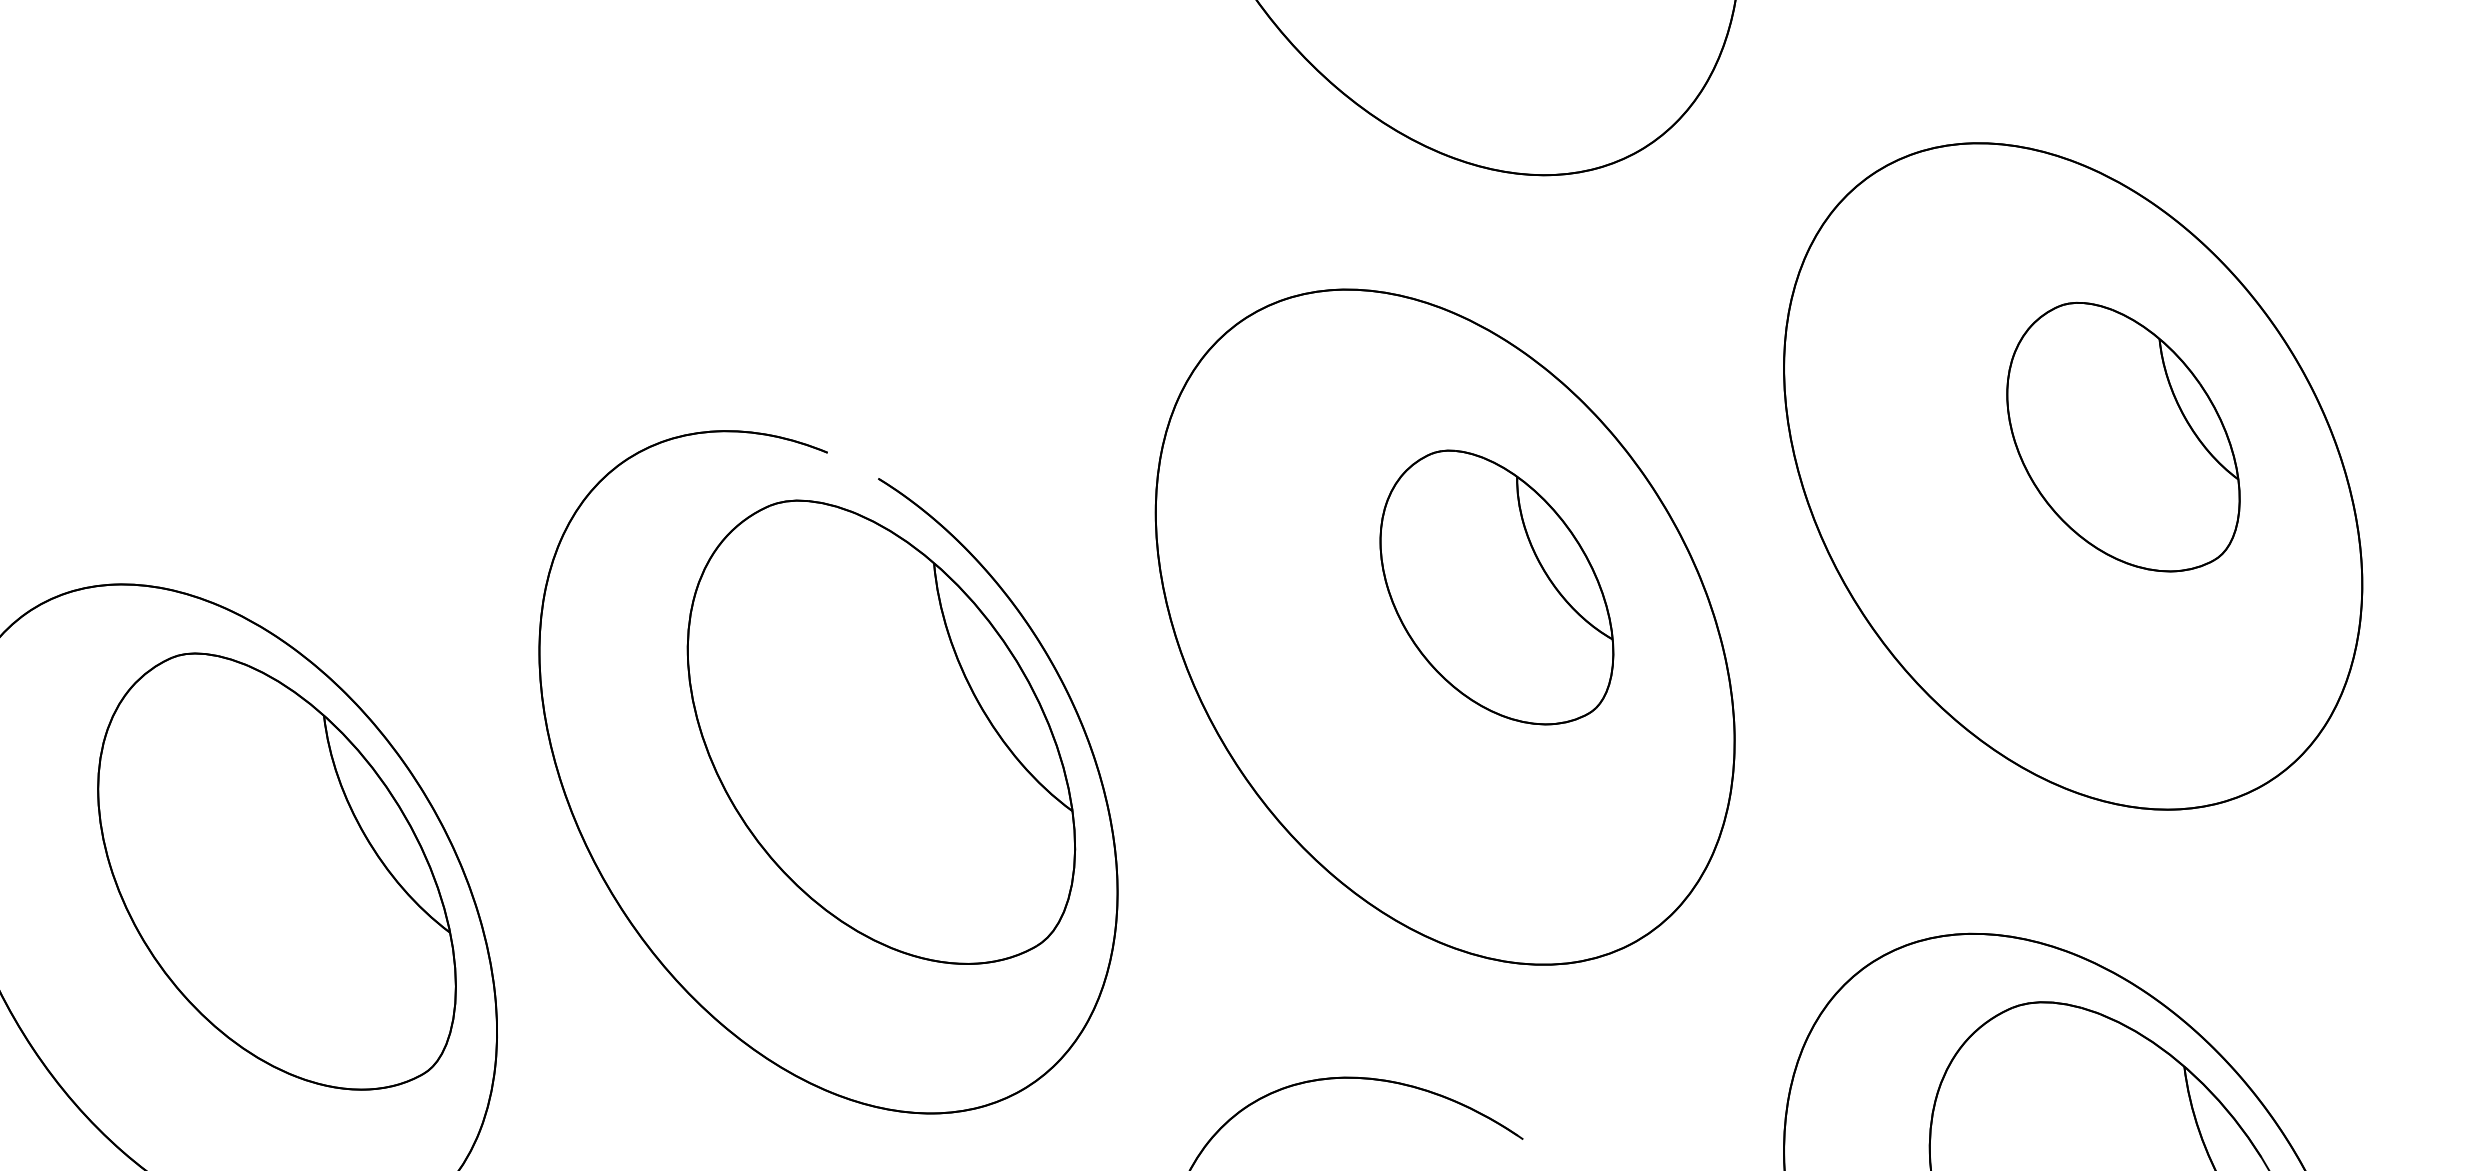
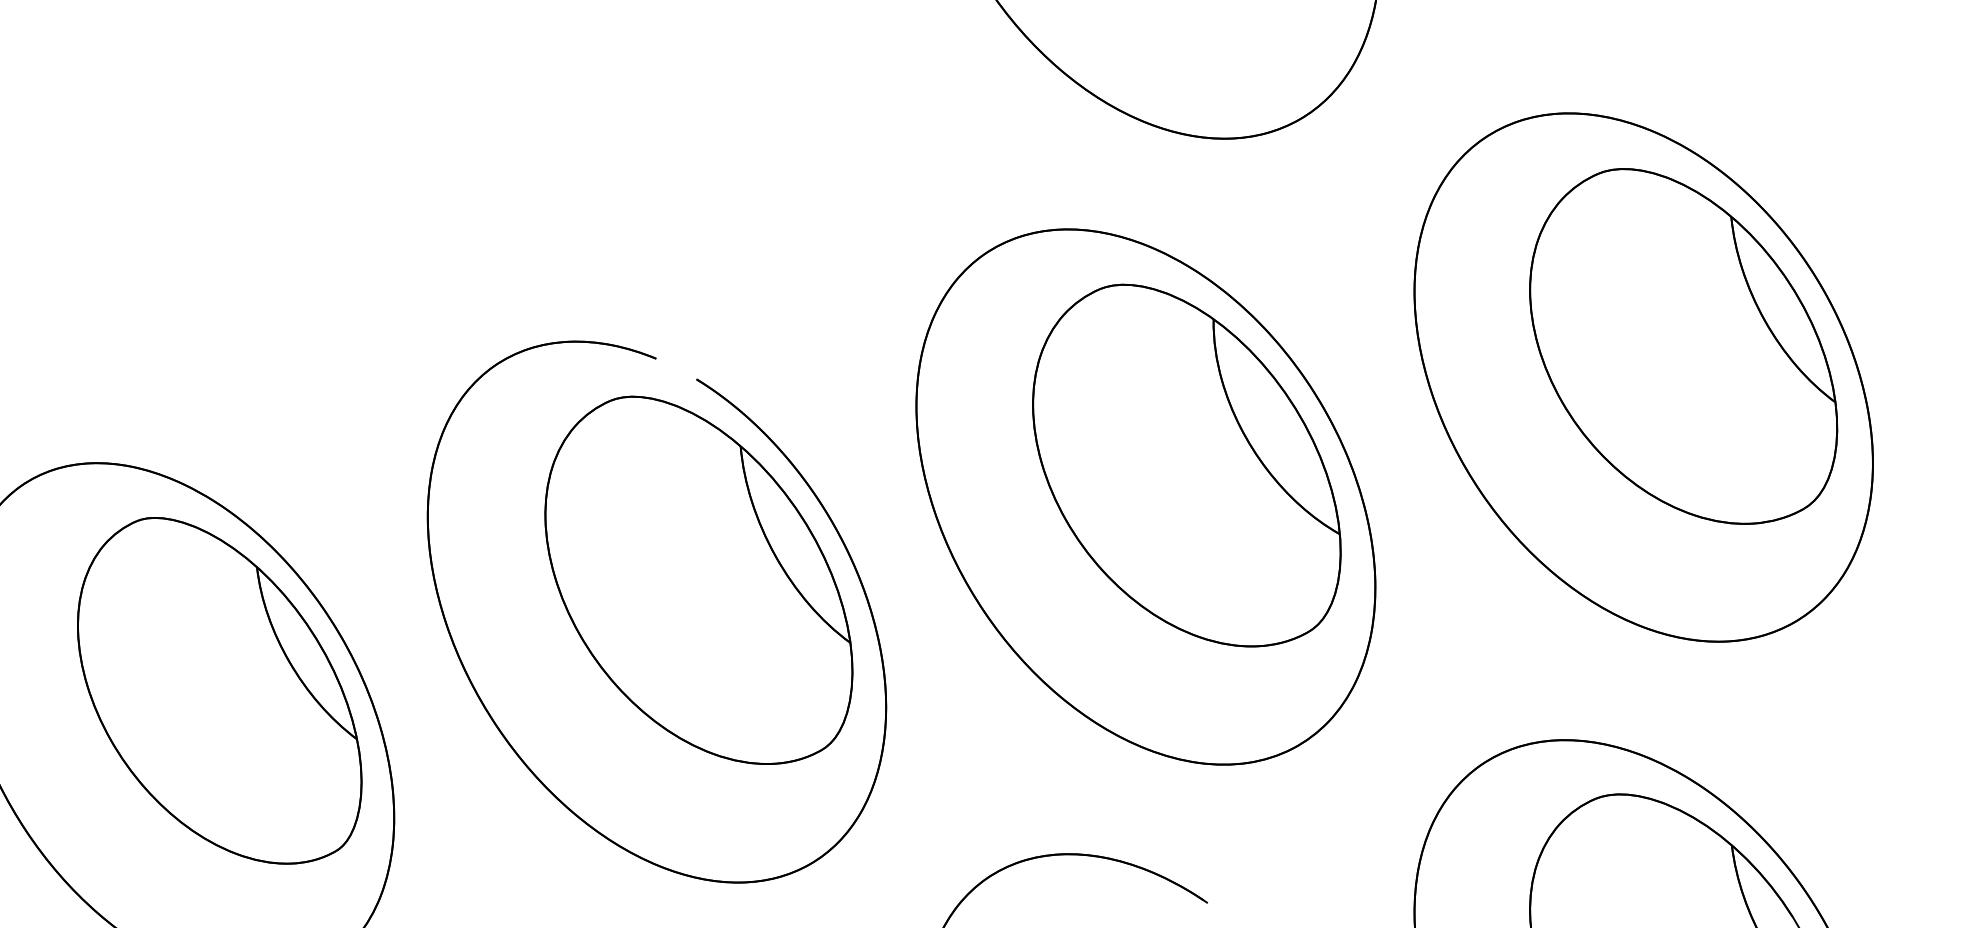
part: (2123, 436) -> (1683, 345), size x1.67
part: (1496, 587) -> (1186, 465), size x1.67

